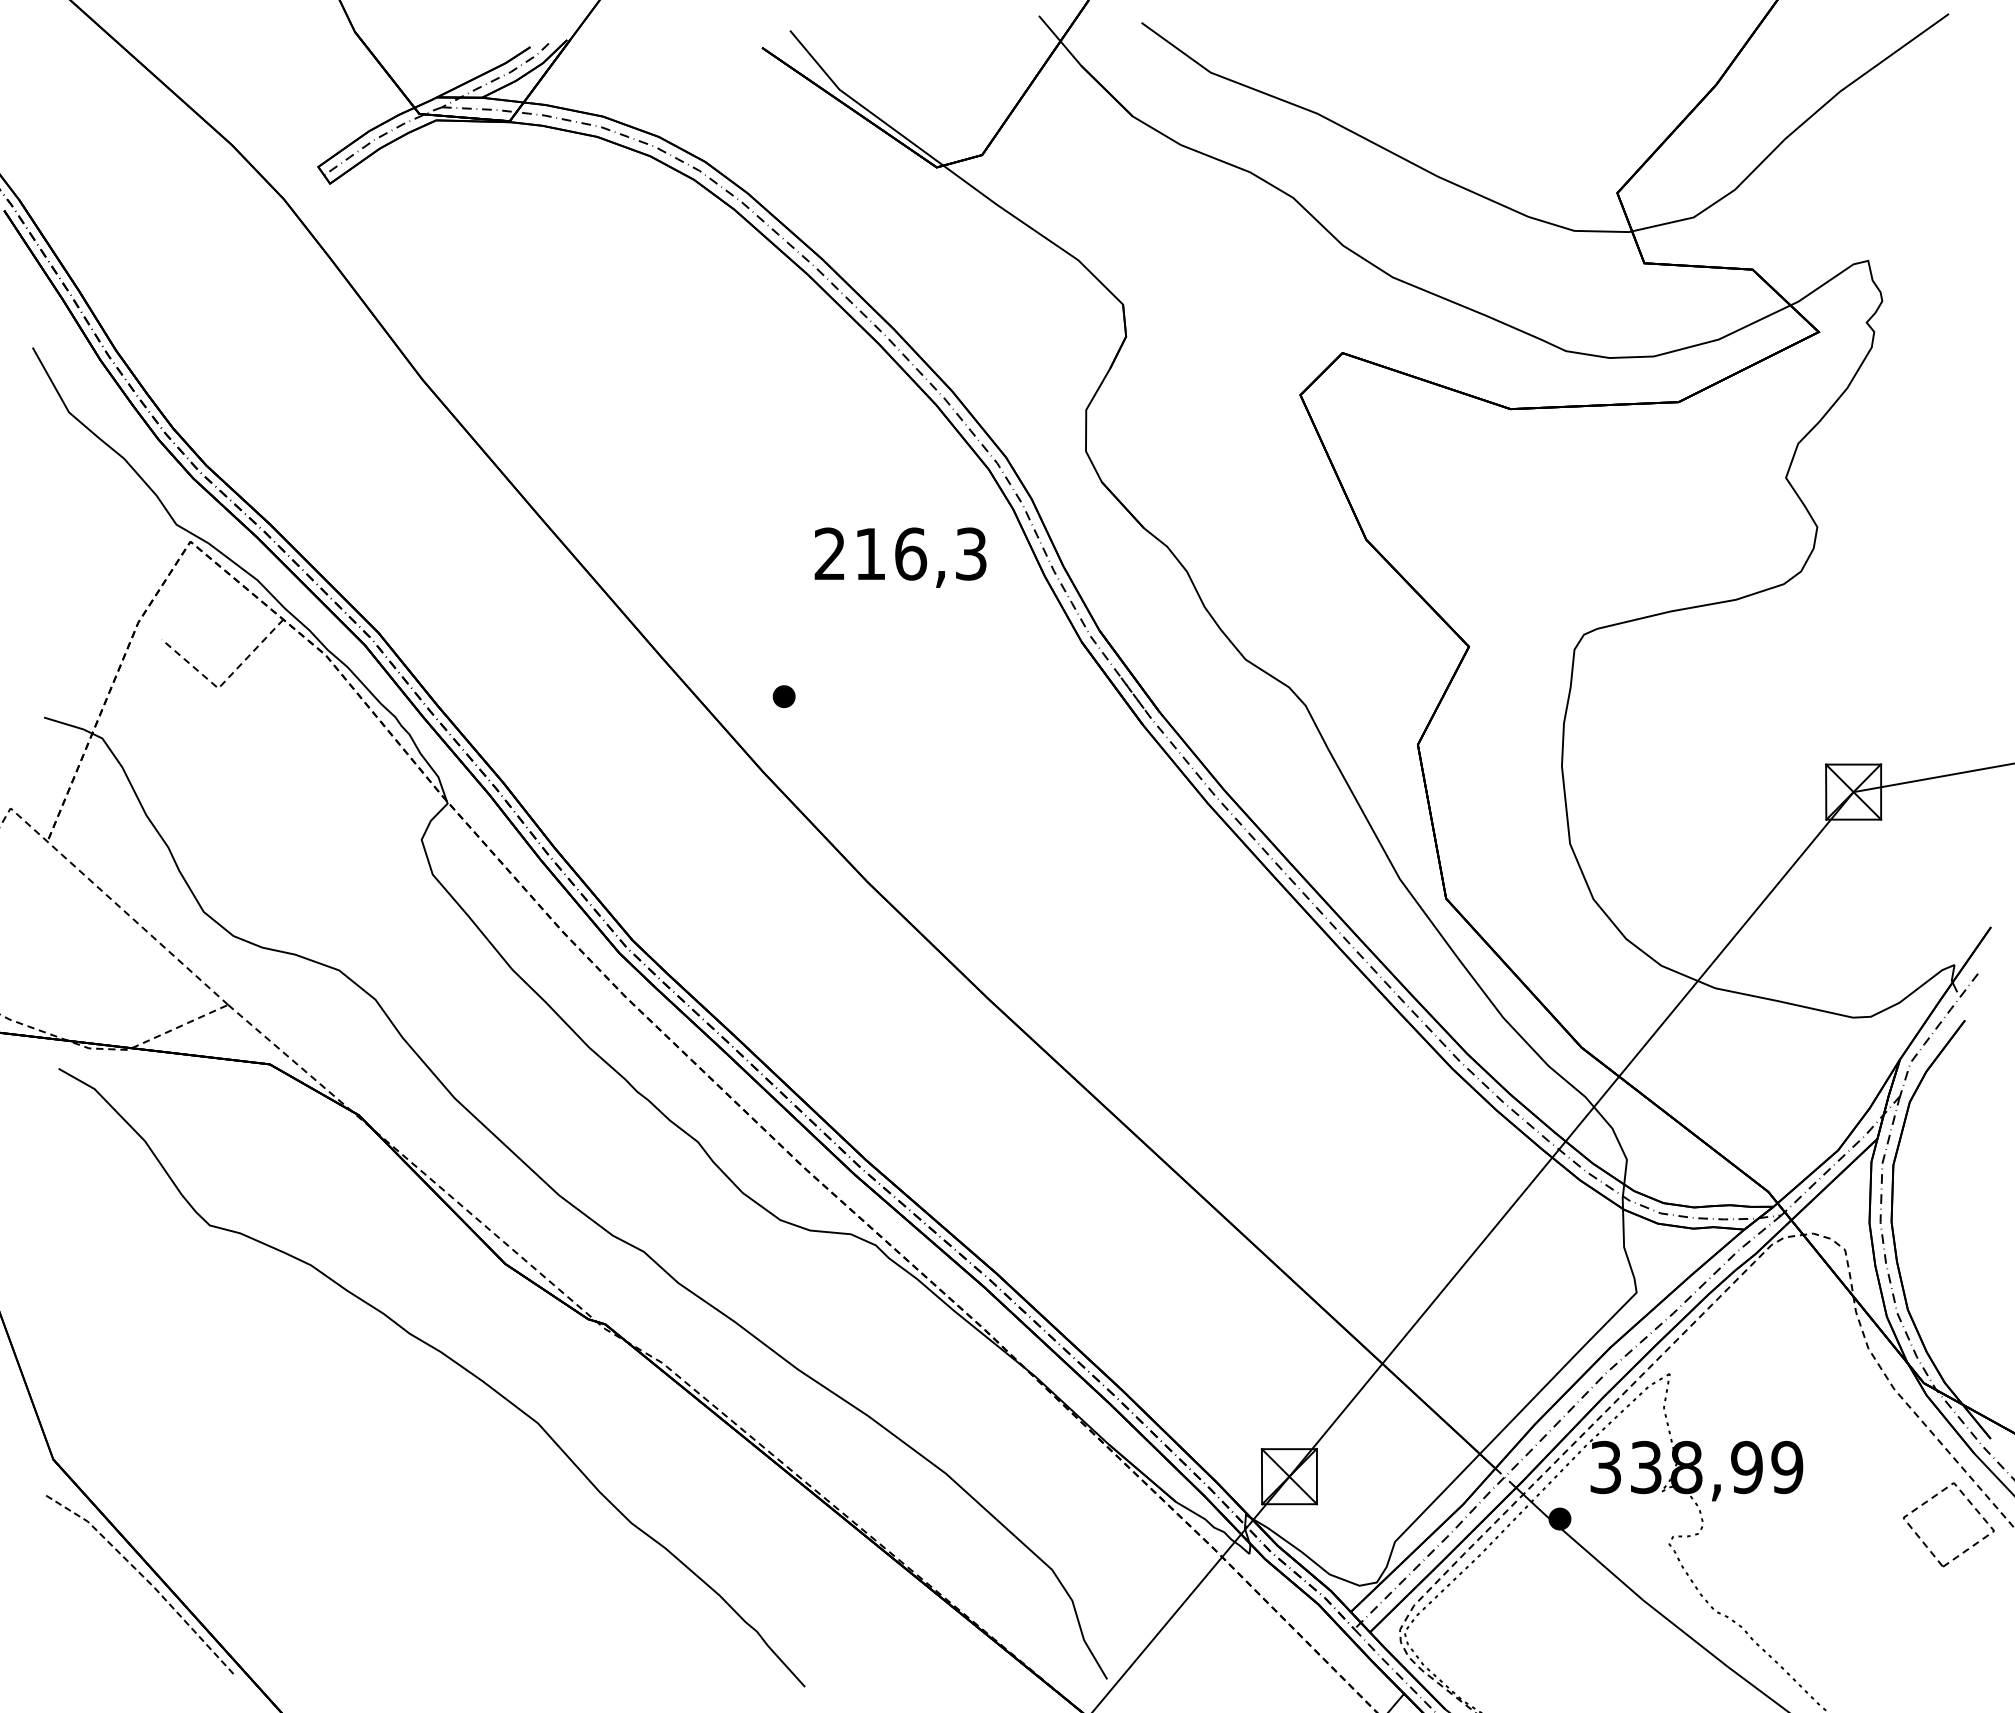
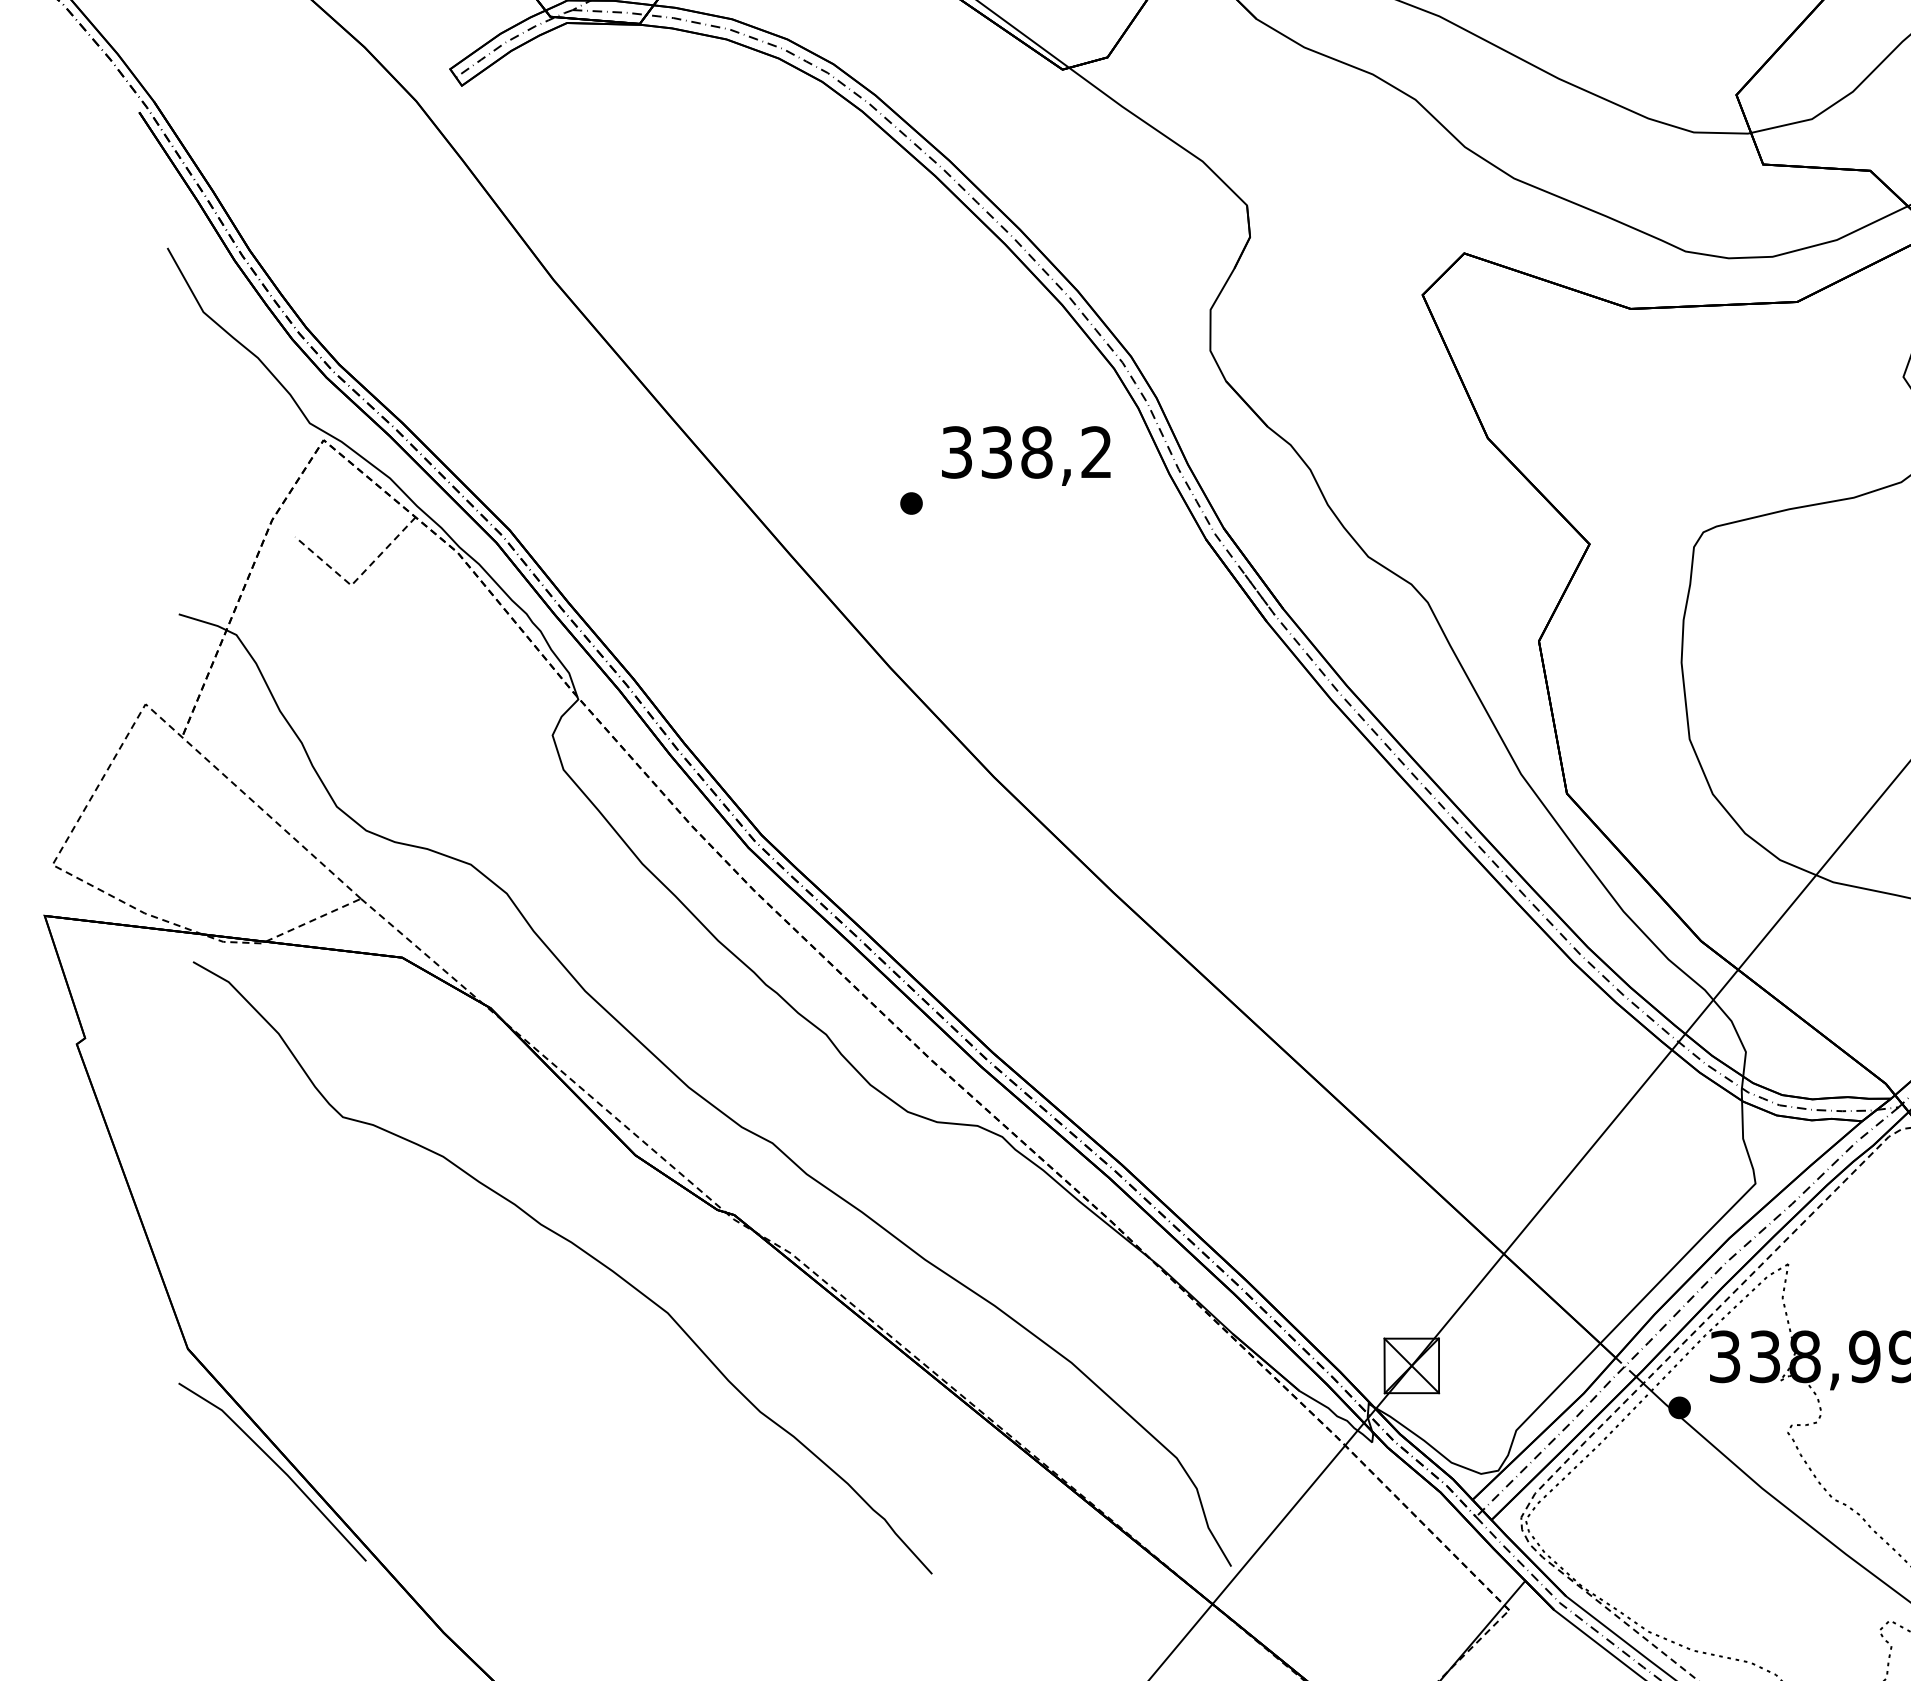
text: (900, 553) -> (1026, 451), 216,3 -> 338,2
part: (783, 696) -> (910, 503), moved
line: (144, 1577) -> (278, 1465), dashed -> solid

